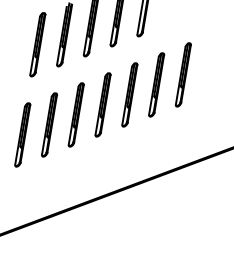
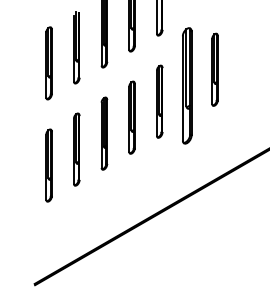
part: (156, 84) -> (187, 85), size x1.6

